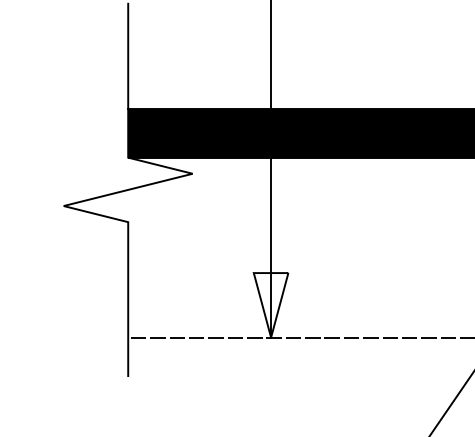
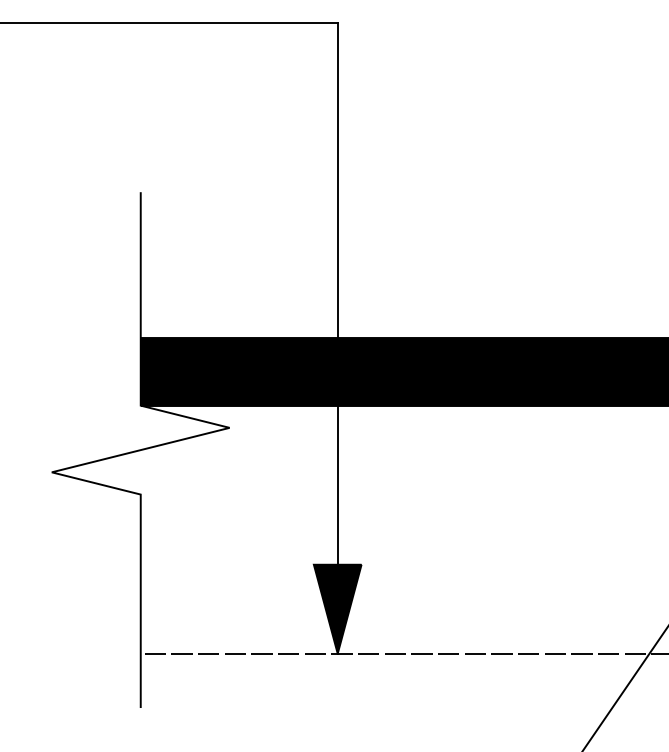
fill: (270, 304) -> (337, 608), added

